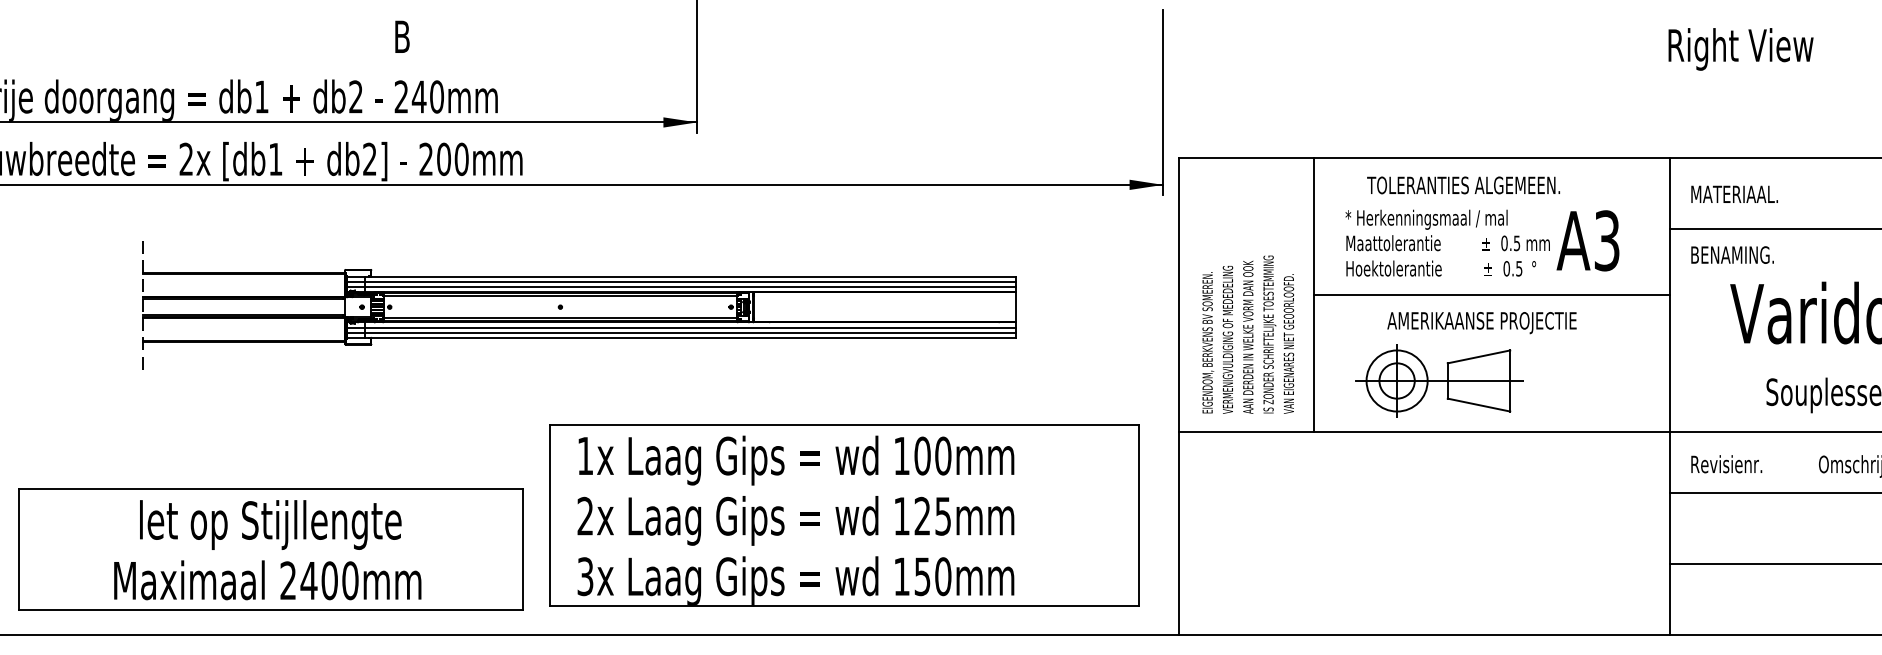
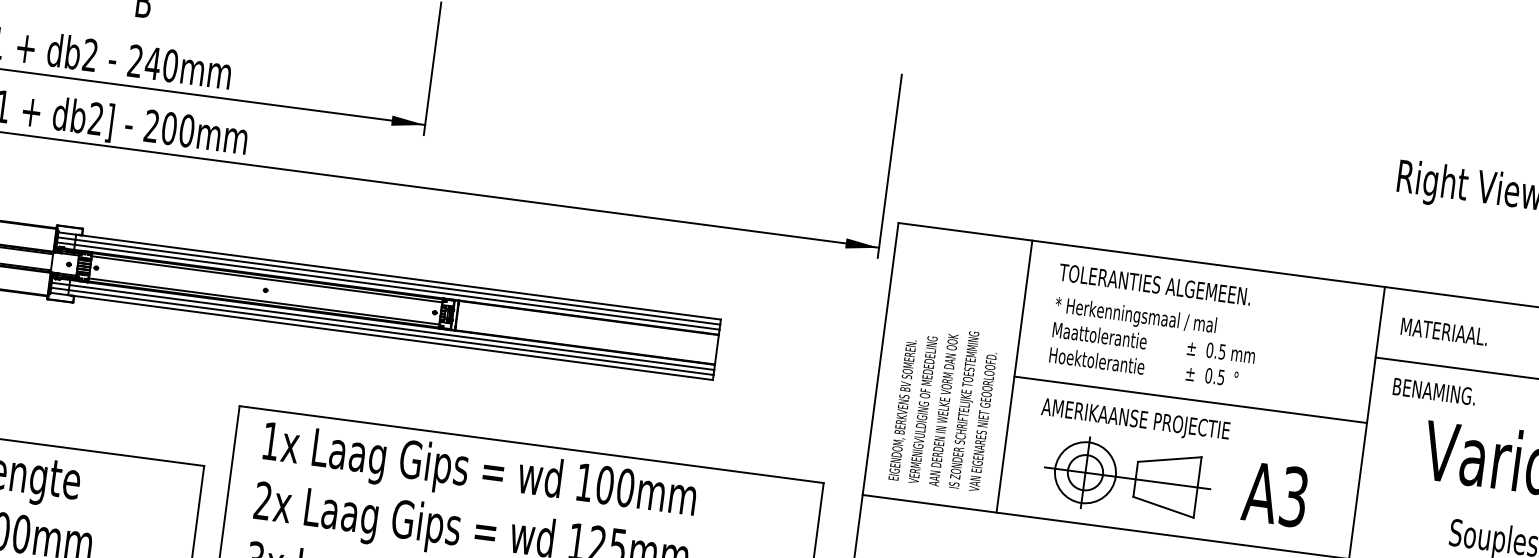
text: (1463, 185) -> (1155, 284), moved
text: (1587, 240) -> (1274, 494), moved
text: (1481, 323) -> (1135, 421), moved

